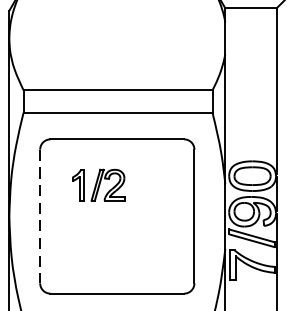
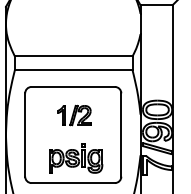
part: (98, 185) -> (74, 115), moved
line: (40, 217) -> (25, 135), dashed -> solid
part: (122, 254) -> (76, 158), added

